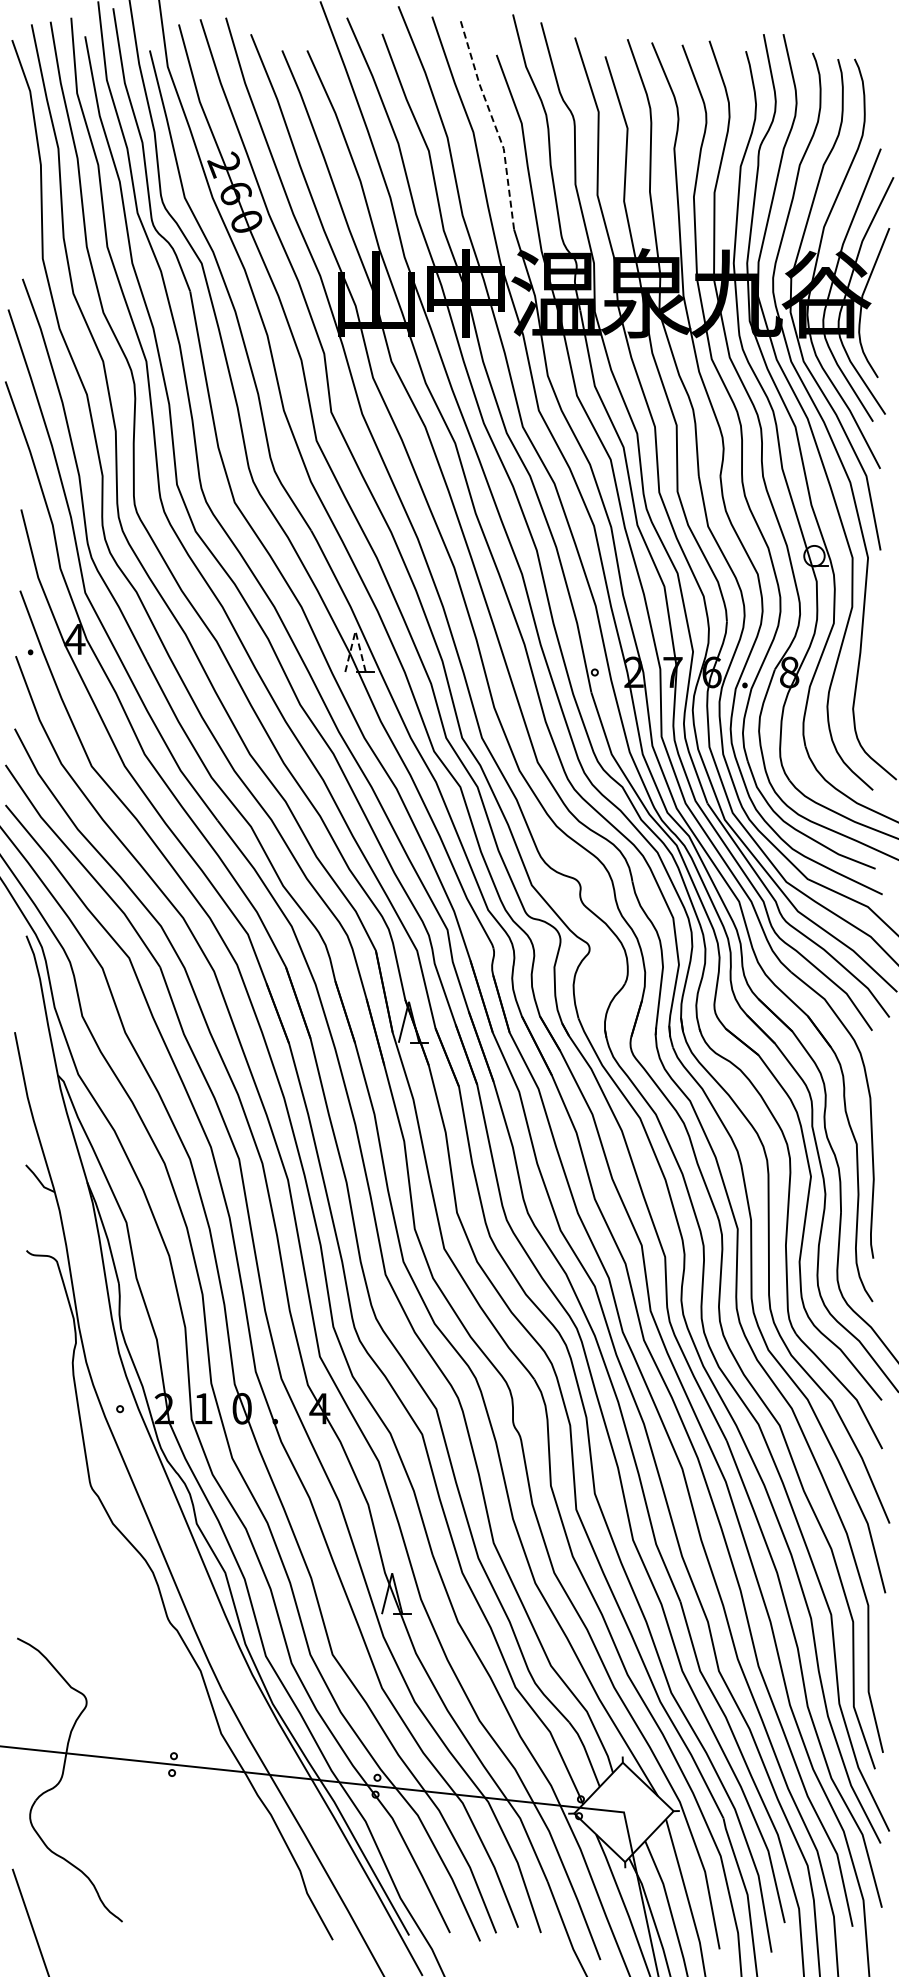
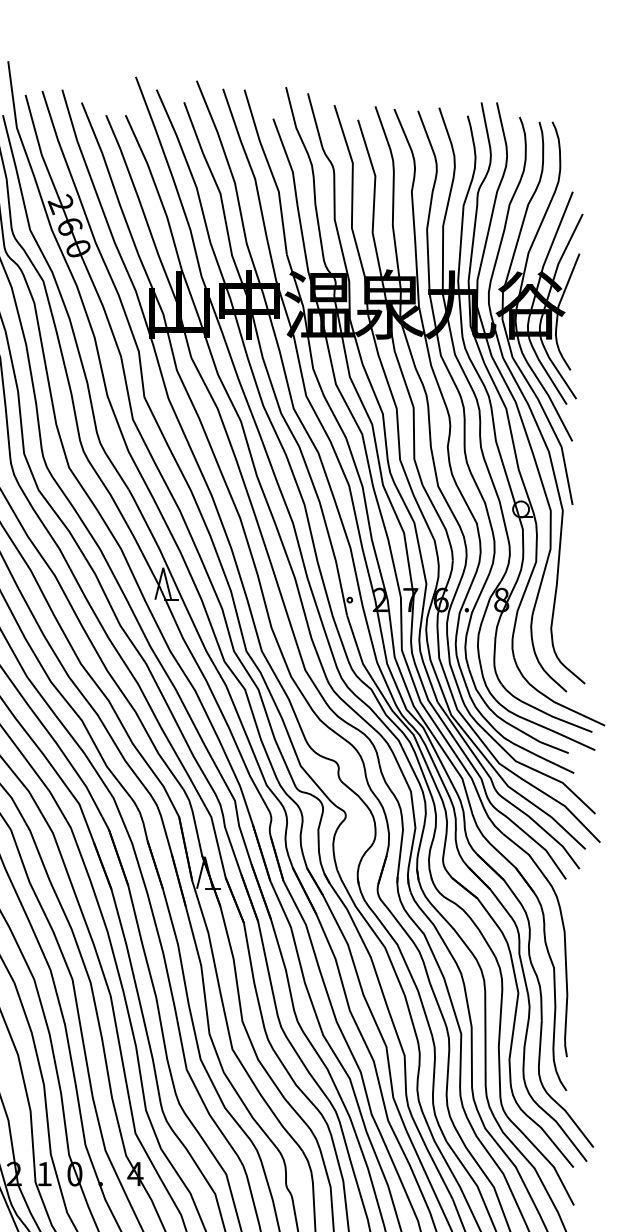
line: (493, 121) -> (270, 170), dashed -> solid
line: (355, 631) -> (163, 568), dashed -> solid

